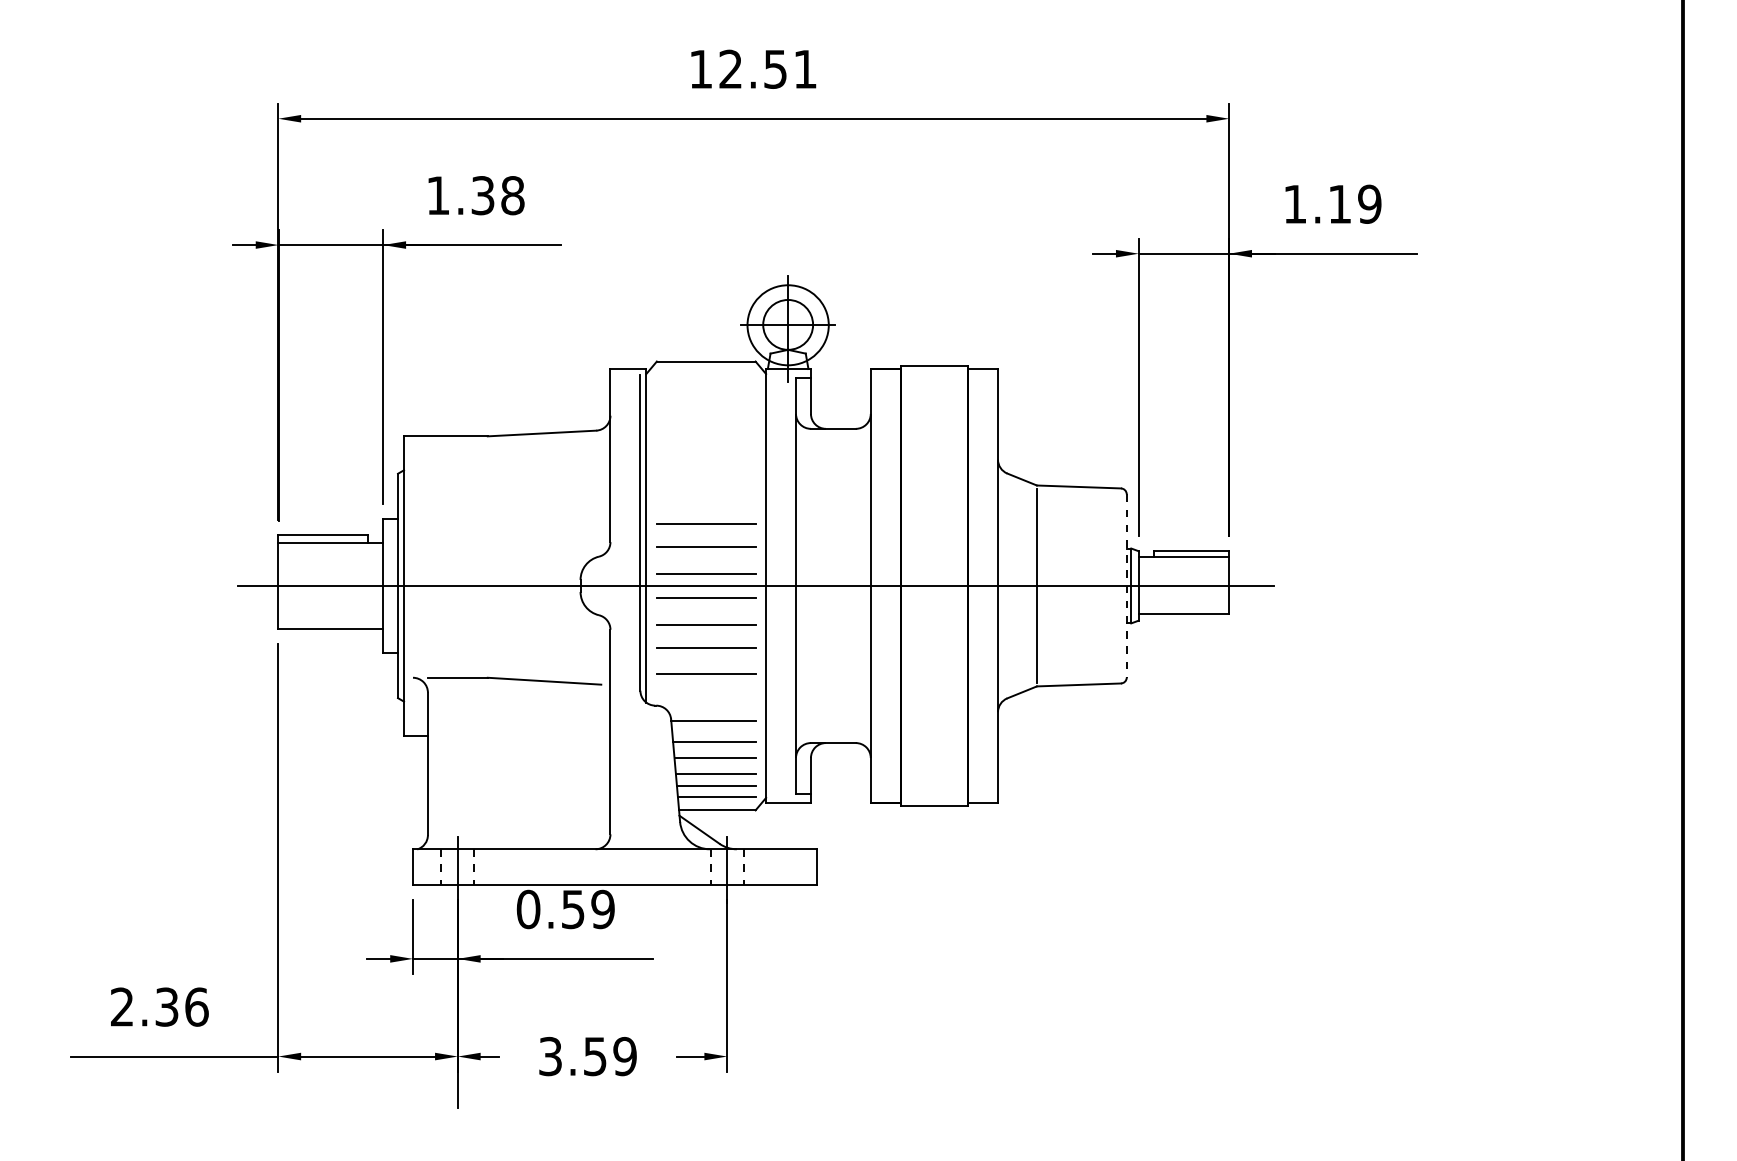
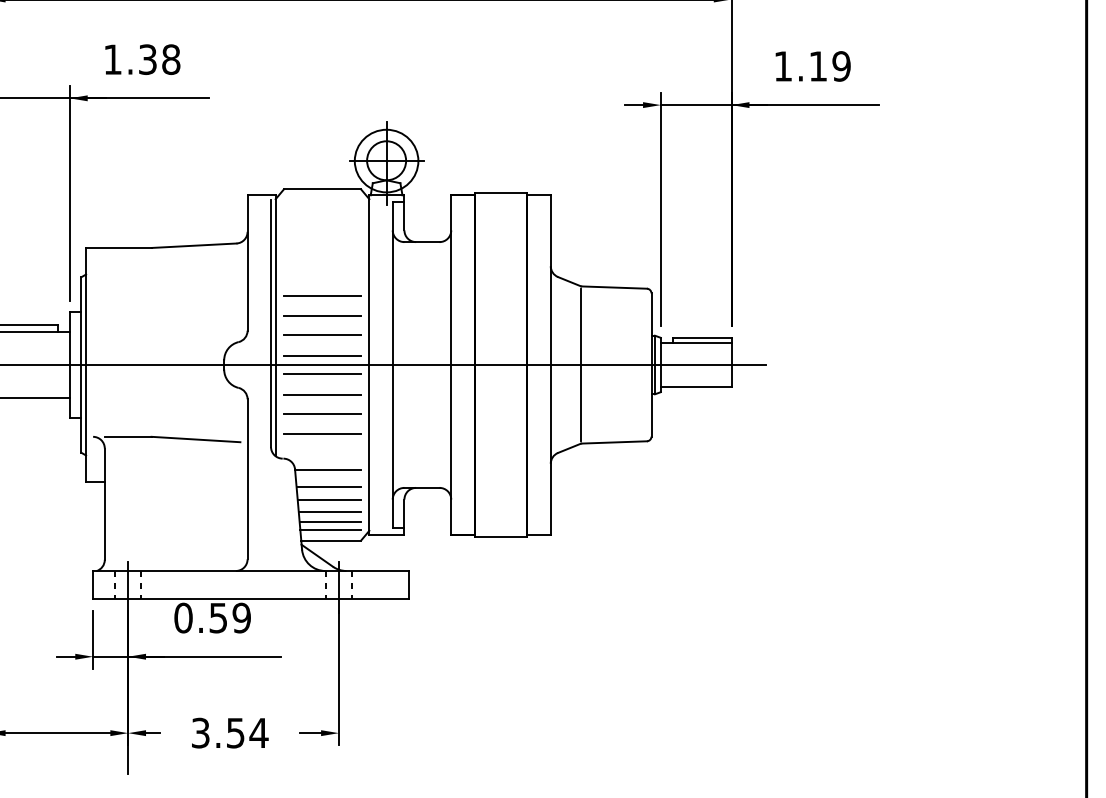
line: (705, 497) -> (321, 295), added
line: (1126, 585) -> (651, 364), dashed -> solid
text: (624, 1056) -> (258, 733), 3.59 -> 3.54

